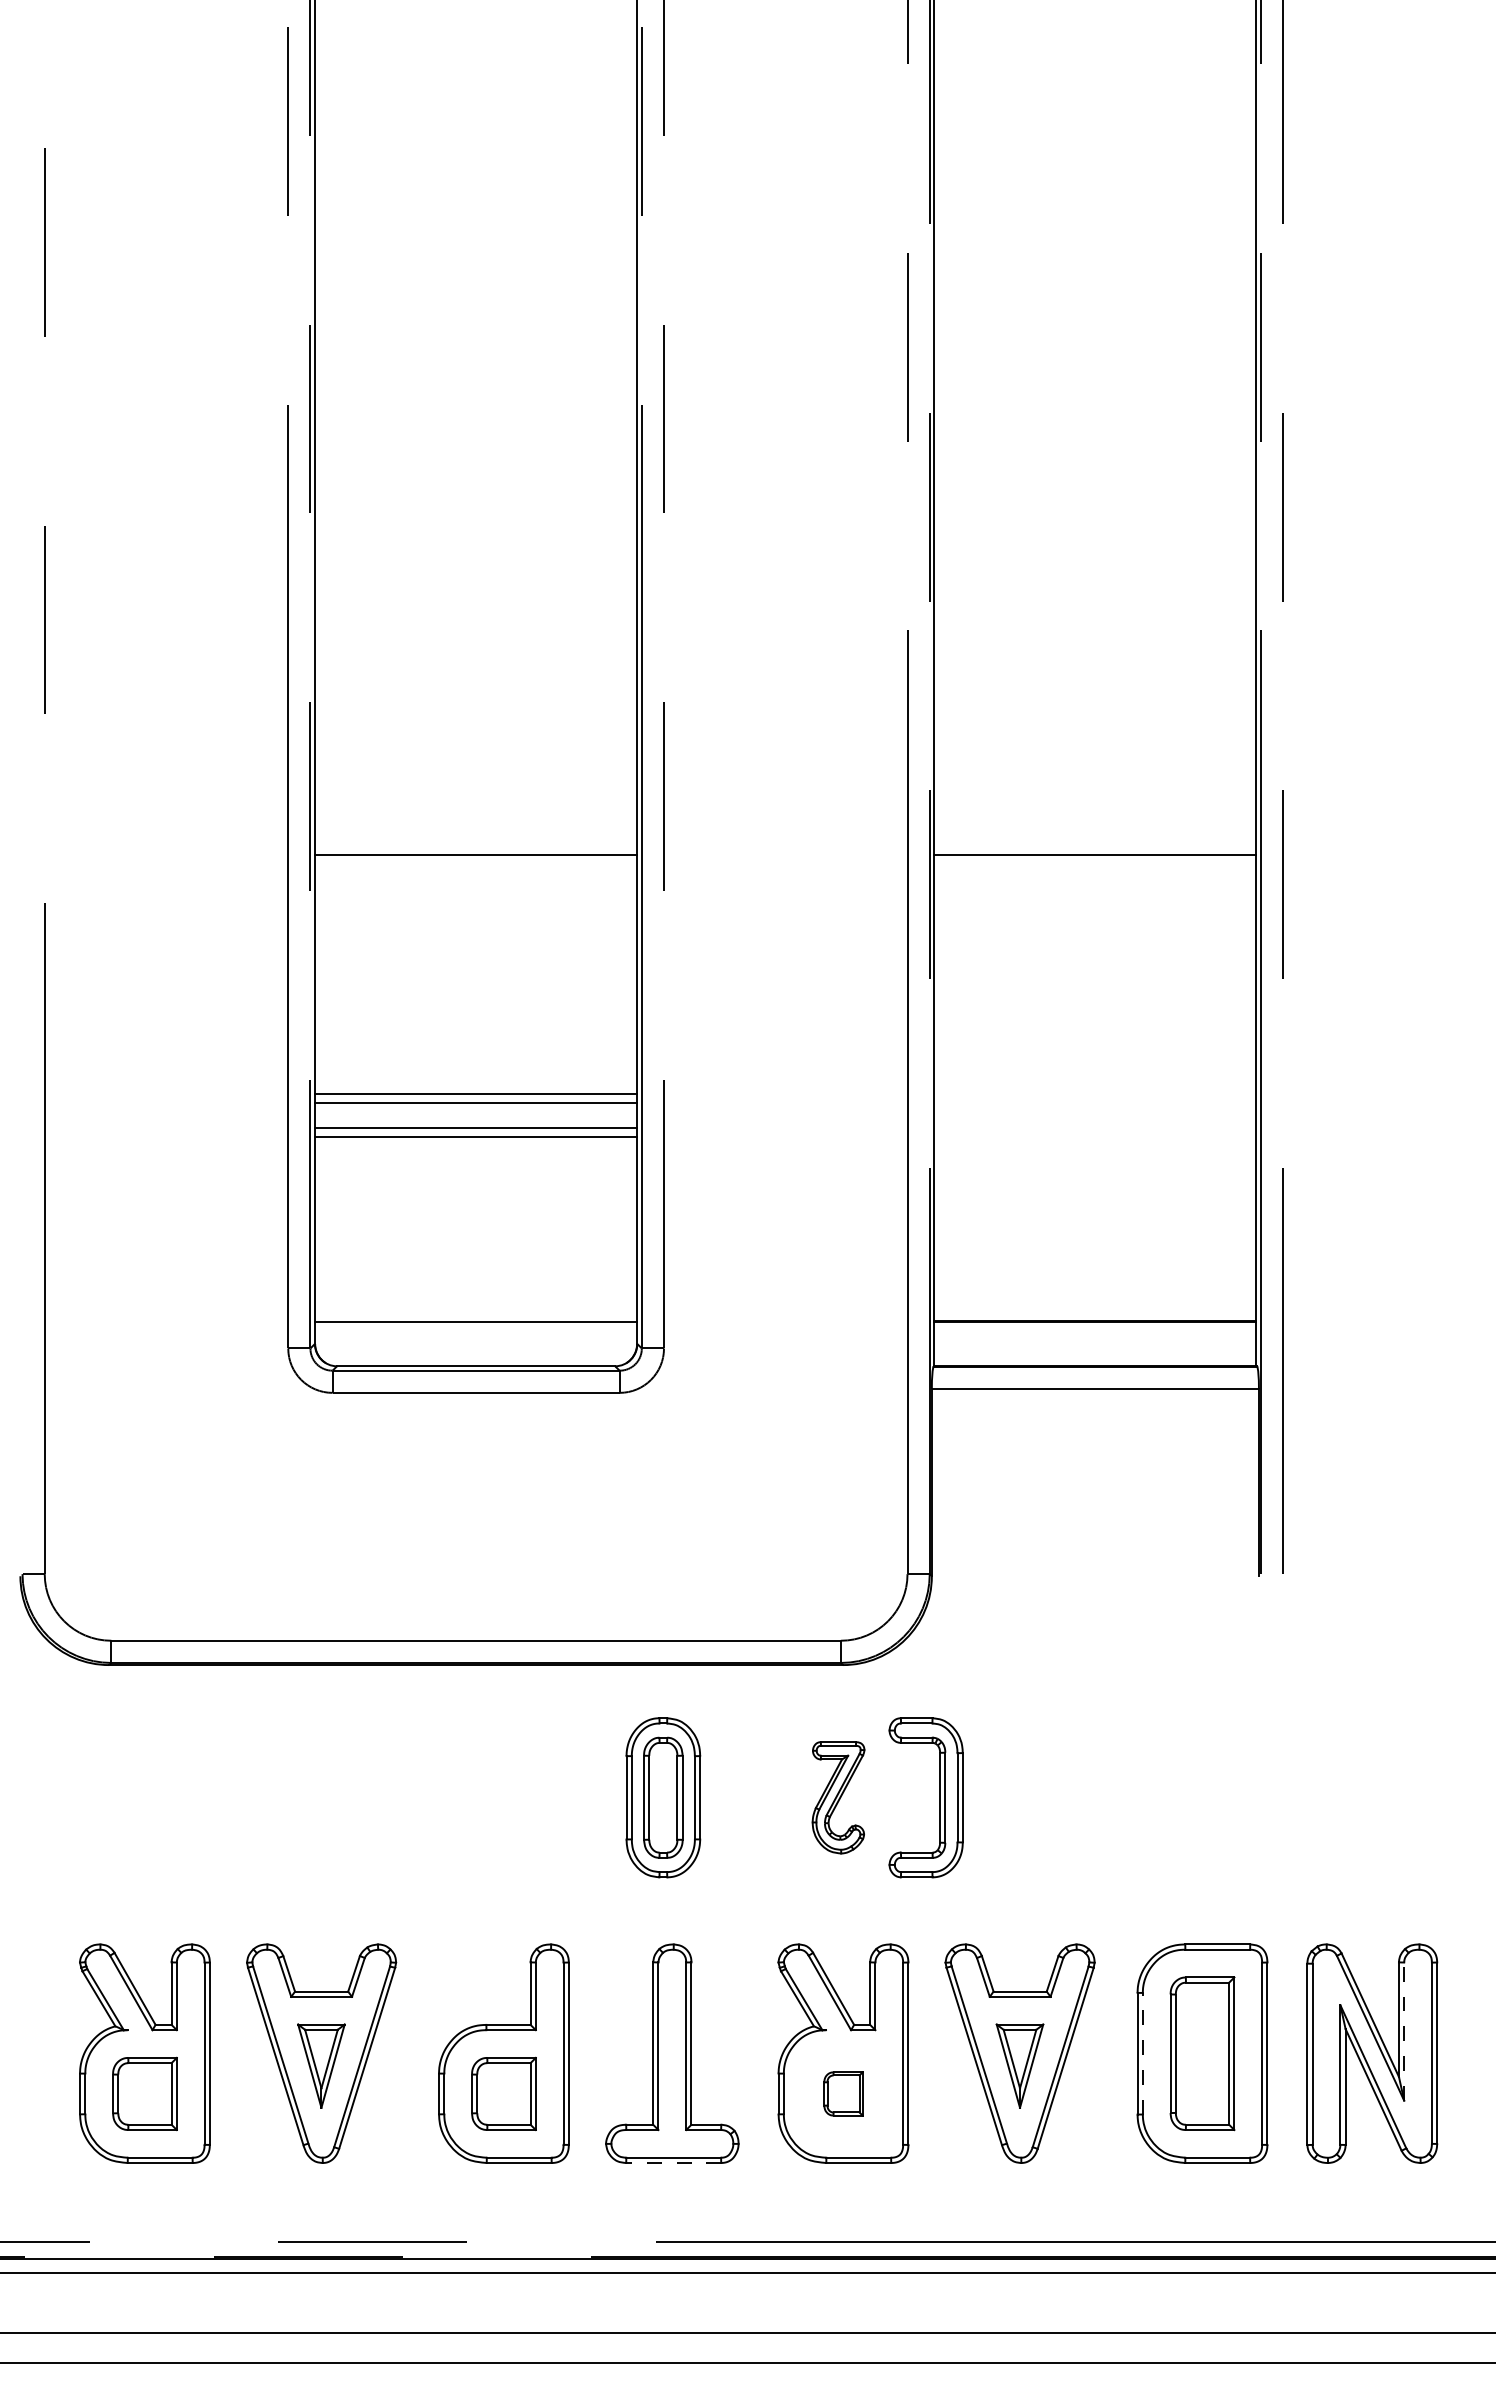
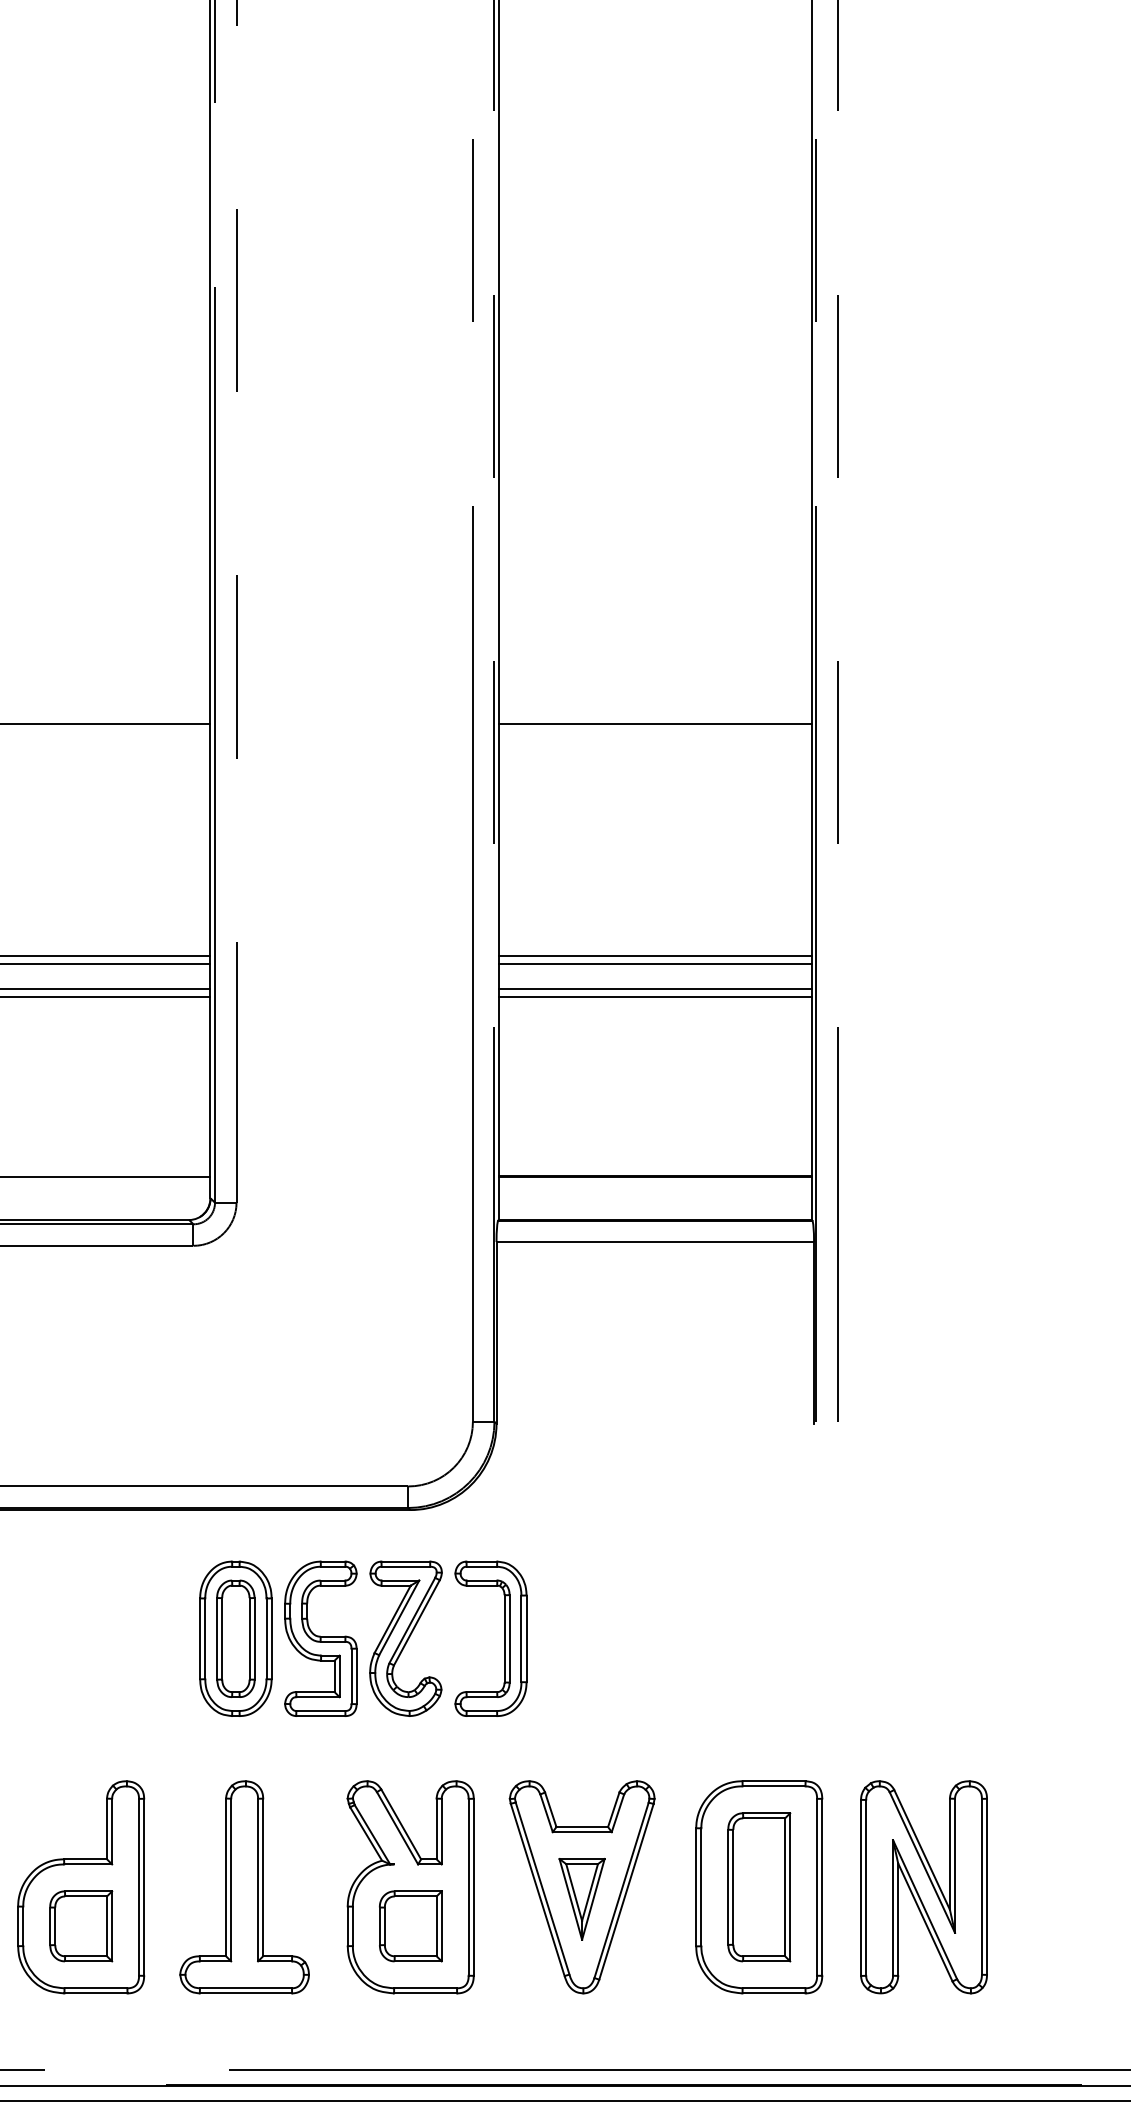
line: (1095, 1094) -> (655, 956), added
line: (1095, 1102) -> (655, 963), added
line: (1095, 1127) -> (655, 988), added
line: (1095, 1136) -> (655, 996), added
part: (750, 1797) -> (320, 1638), added
part: (838, 1797) -> (405, 1638), size x1.43
line: (1404, 2031) -> (955, 1865), dashed -> solid
line: (1142, 2053) -> (701, 1887), dashed -> solid
part: (843, 2093) -> (410, 1925), size x1.67
line: (673, 2163) -> (245, 1993), dashed -> solid

